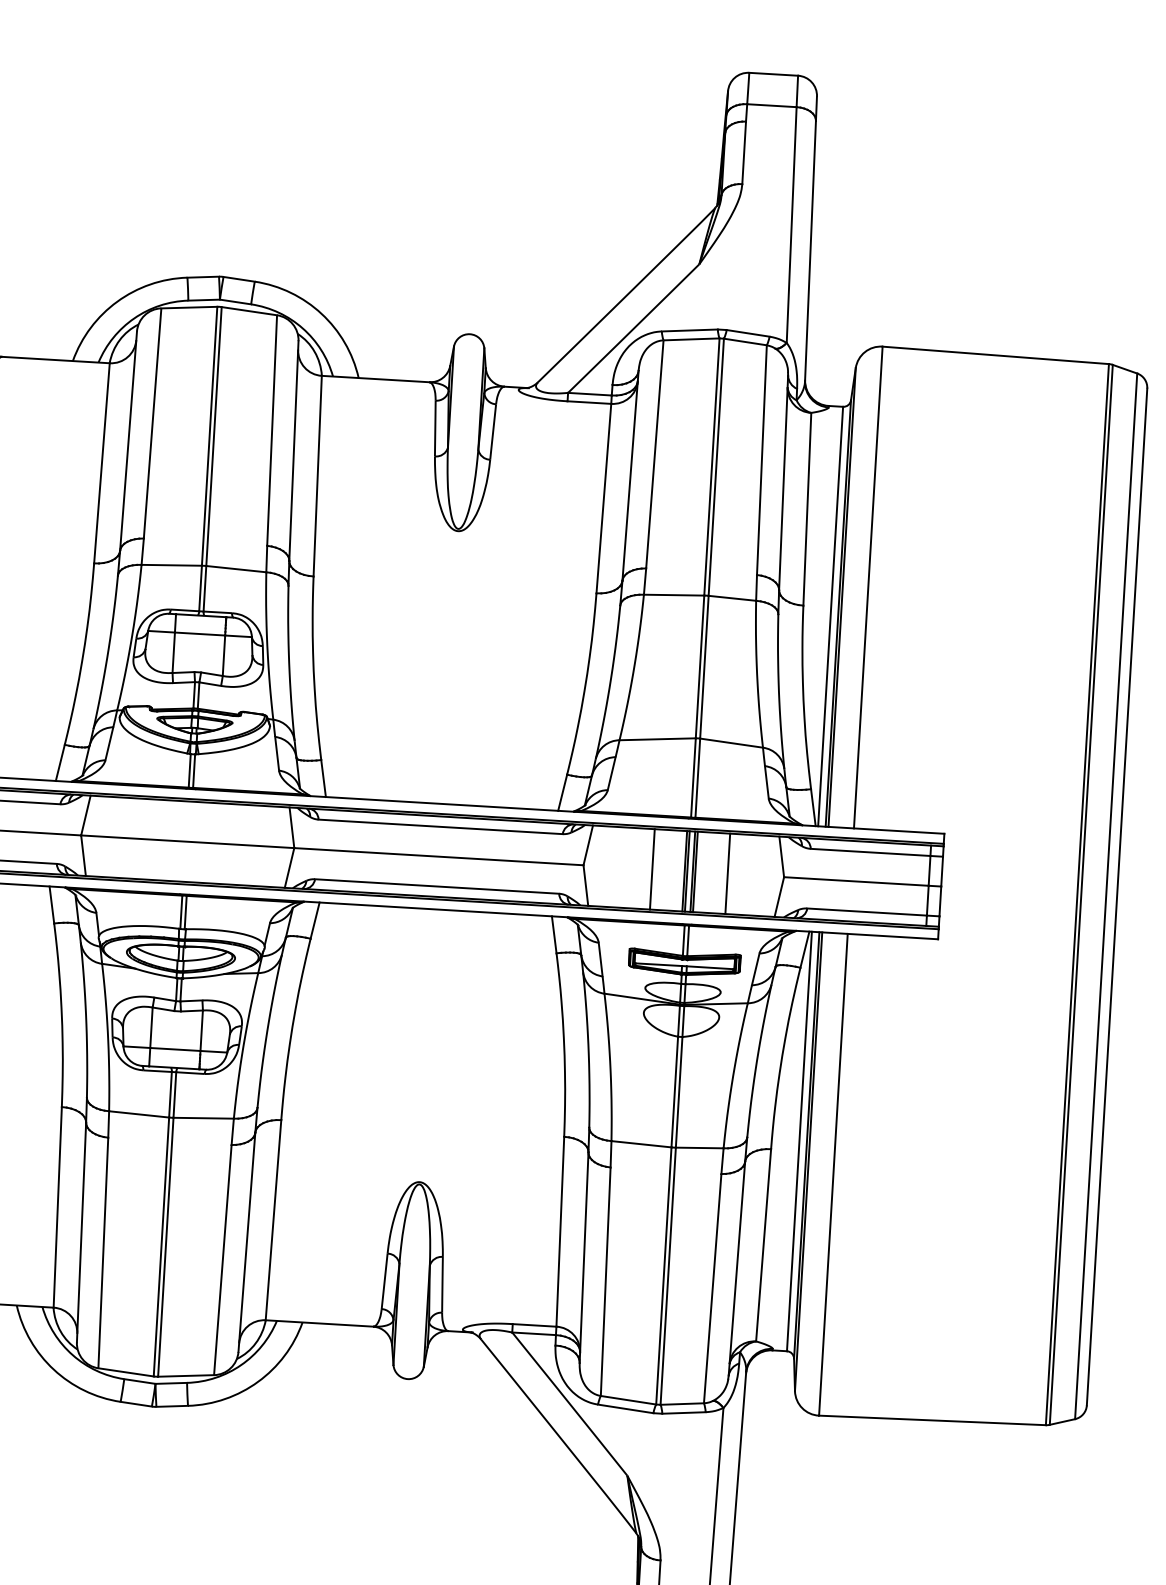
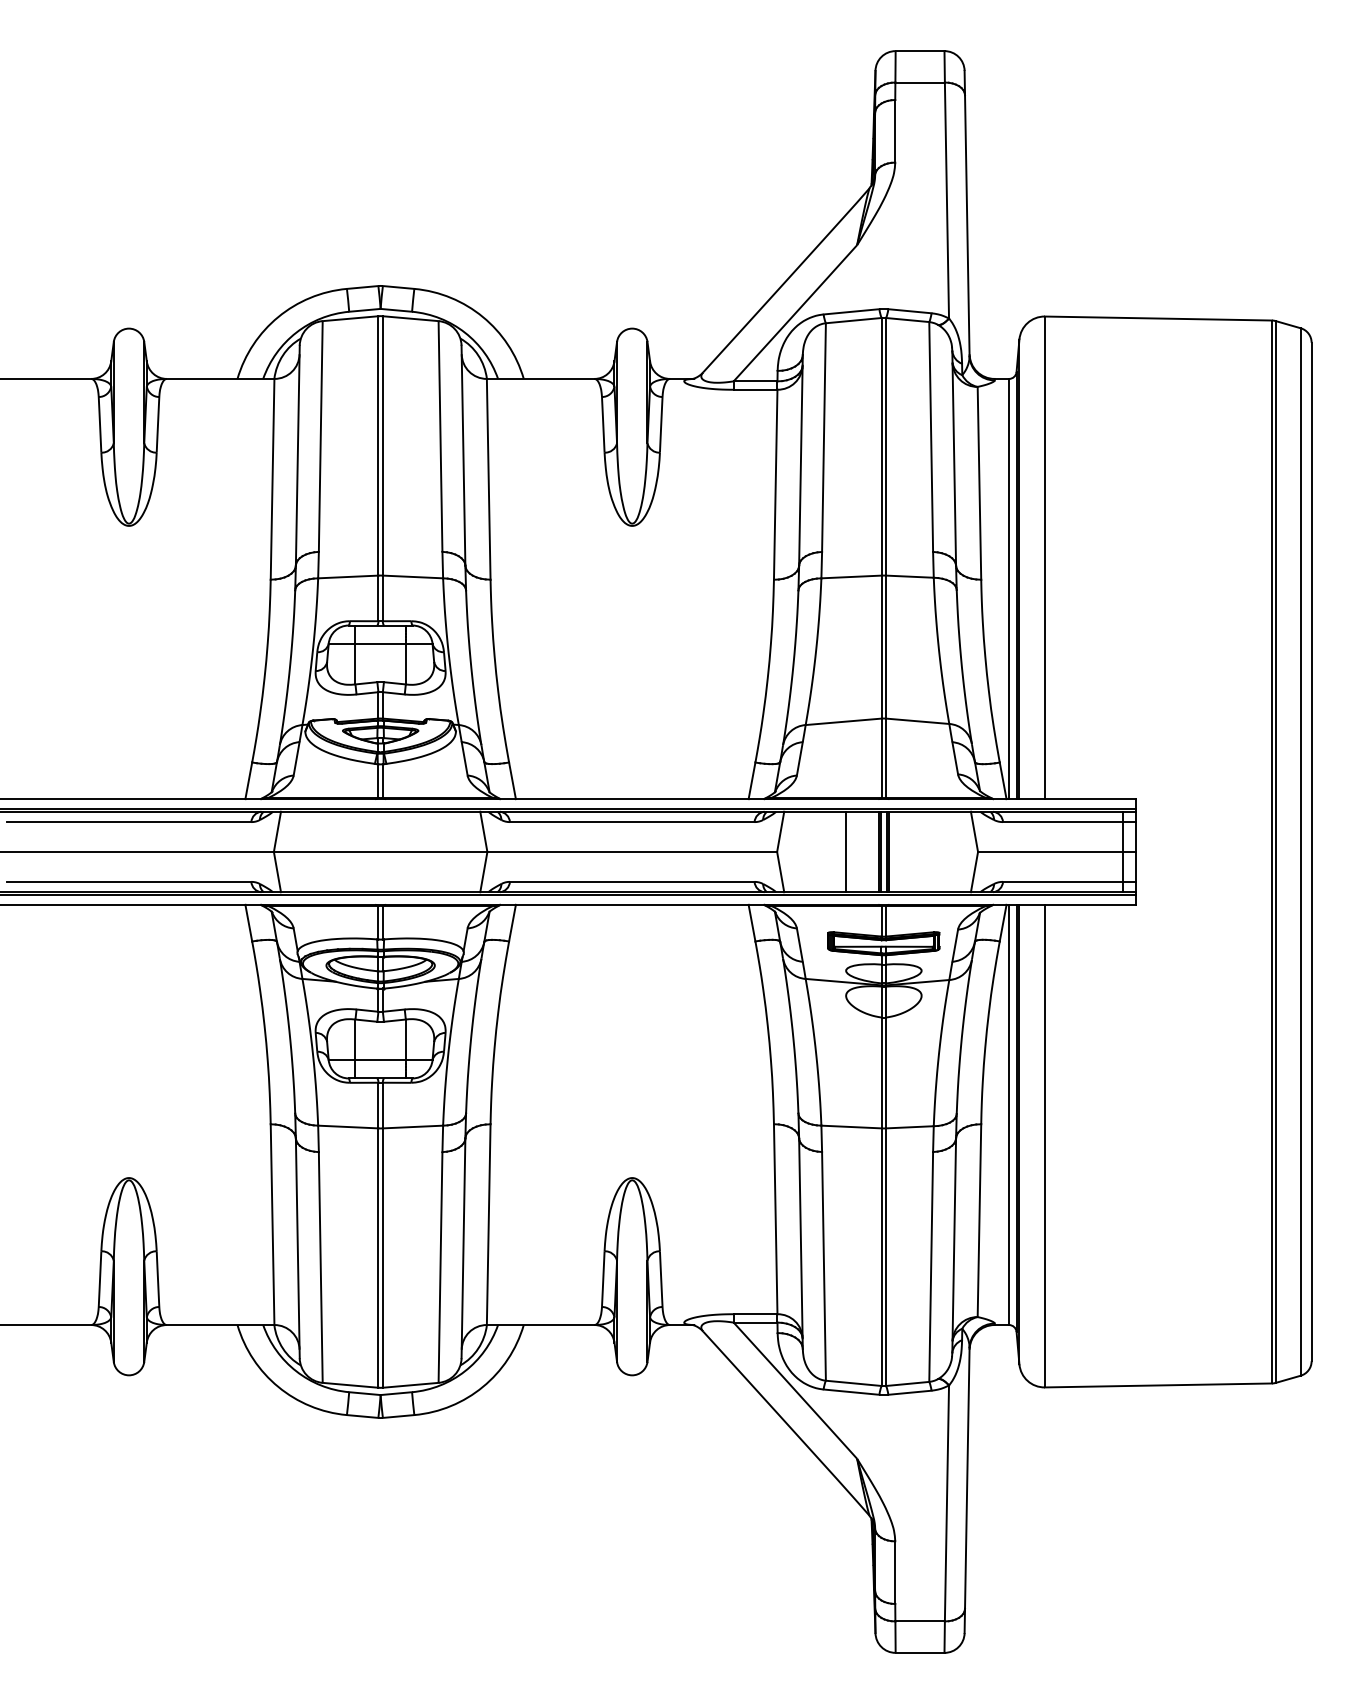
line: (727, 873) -> (921, 851), removed

